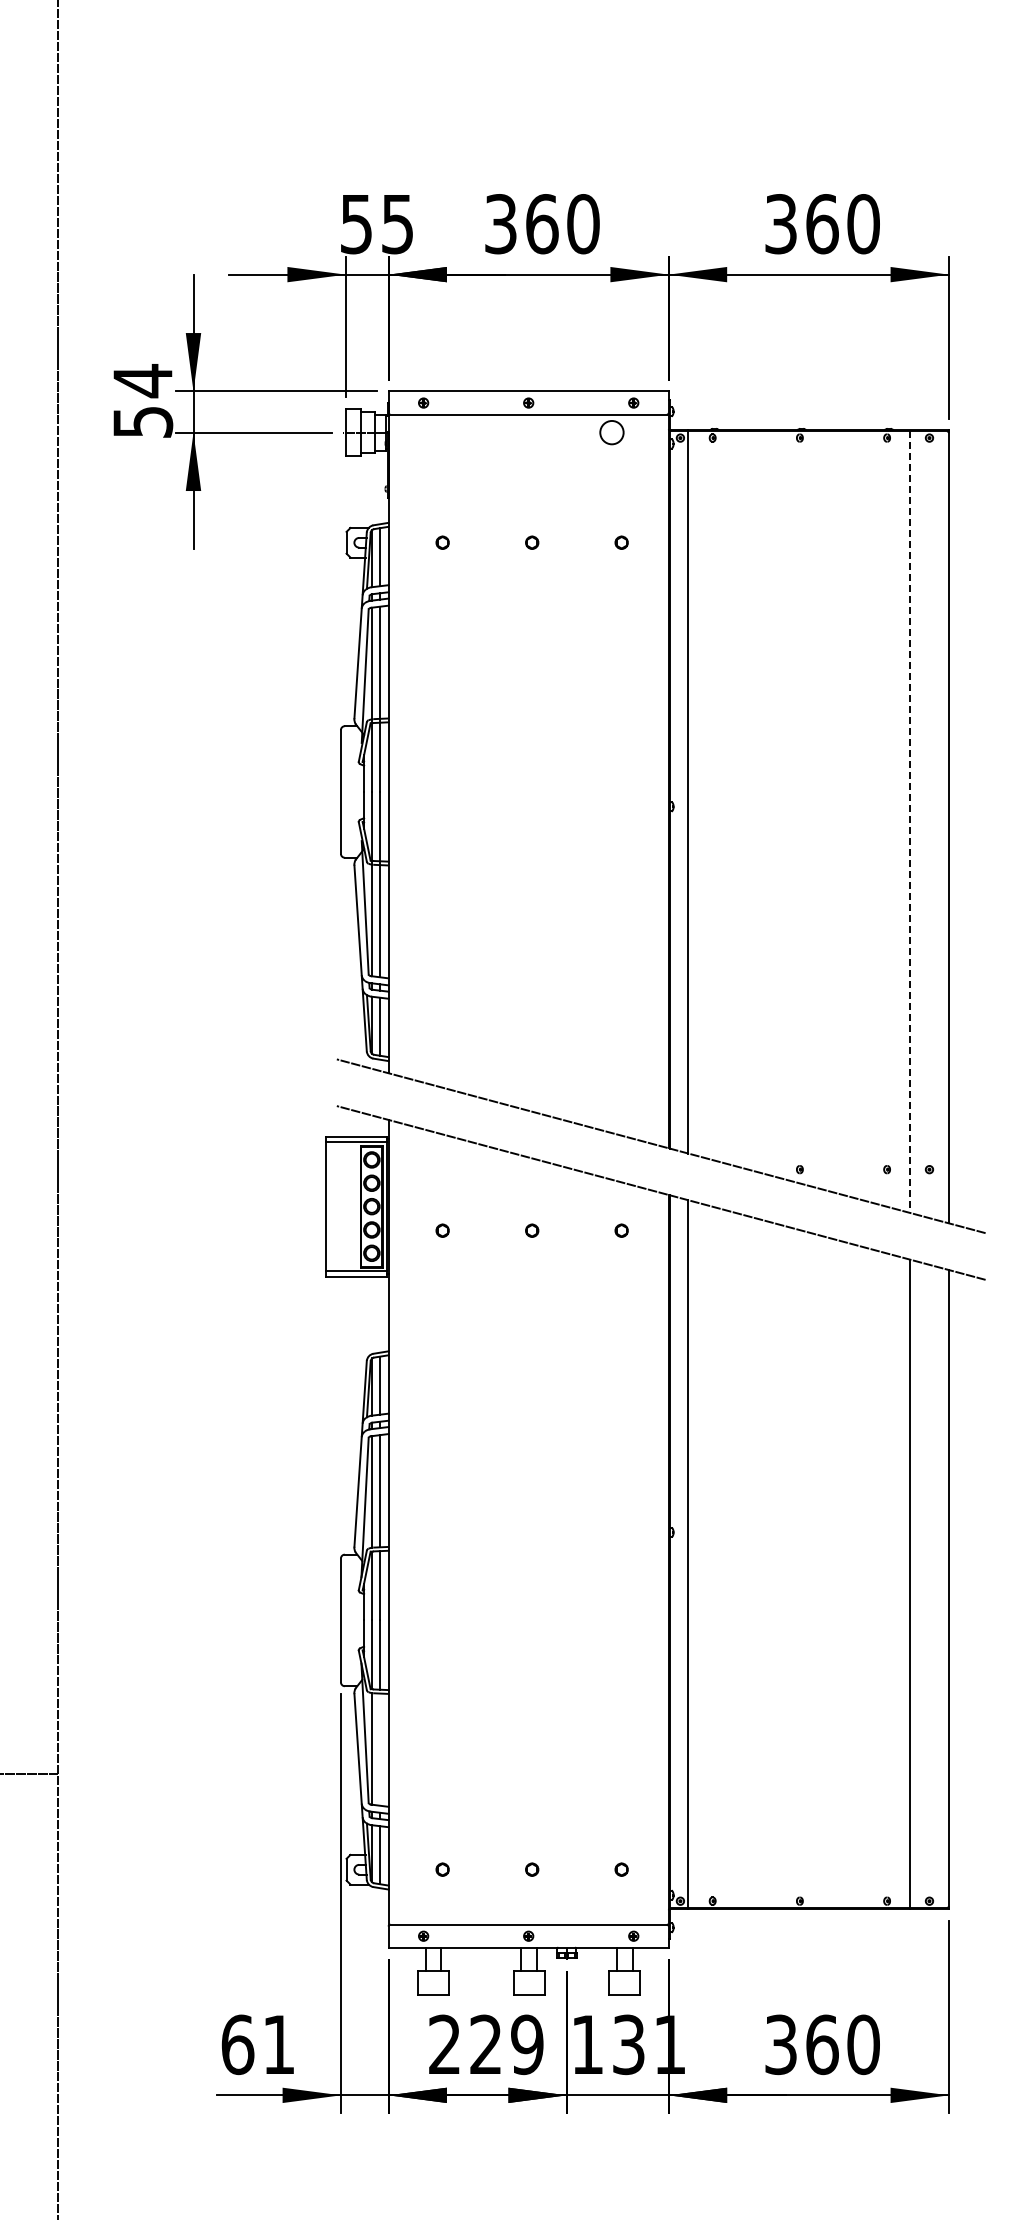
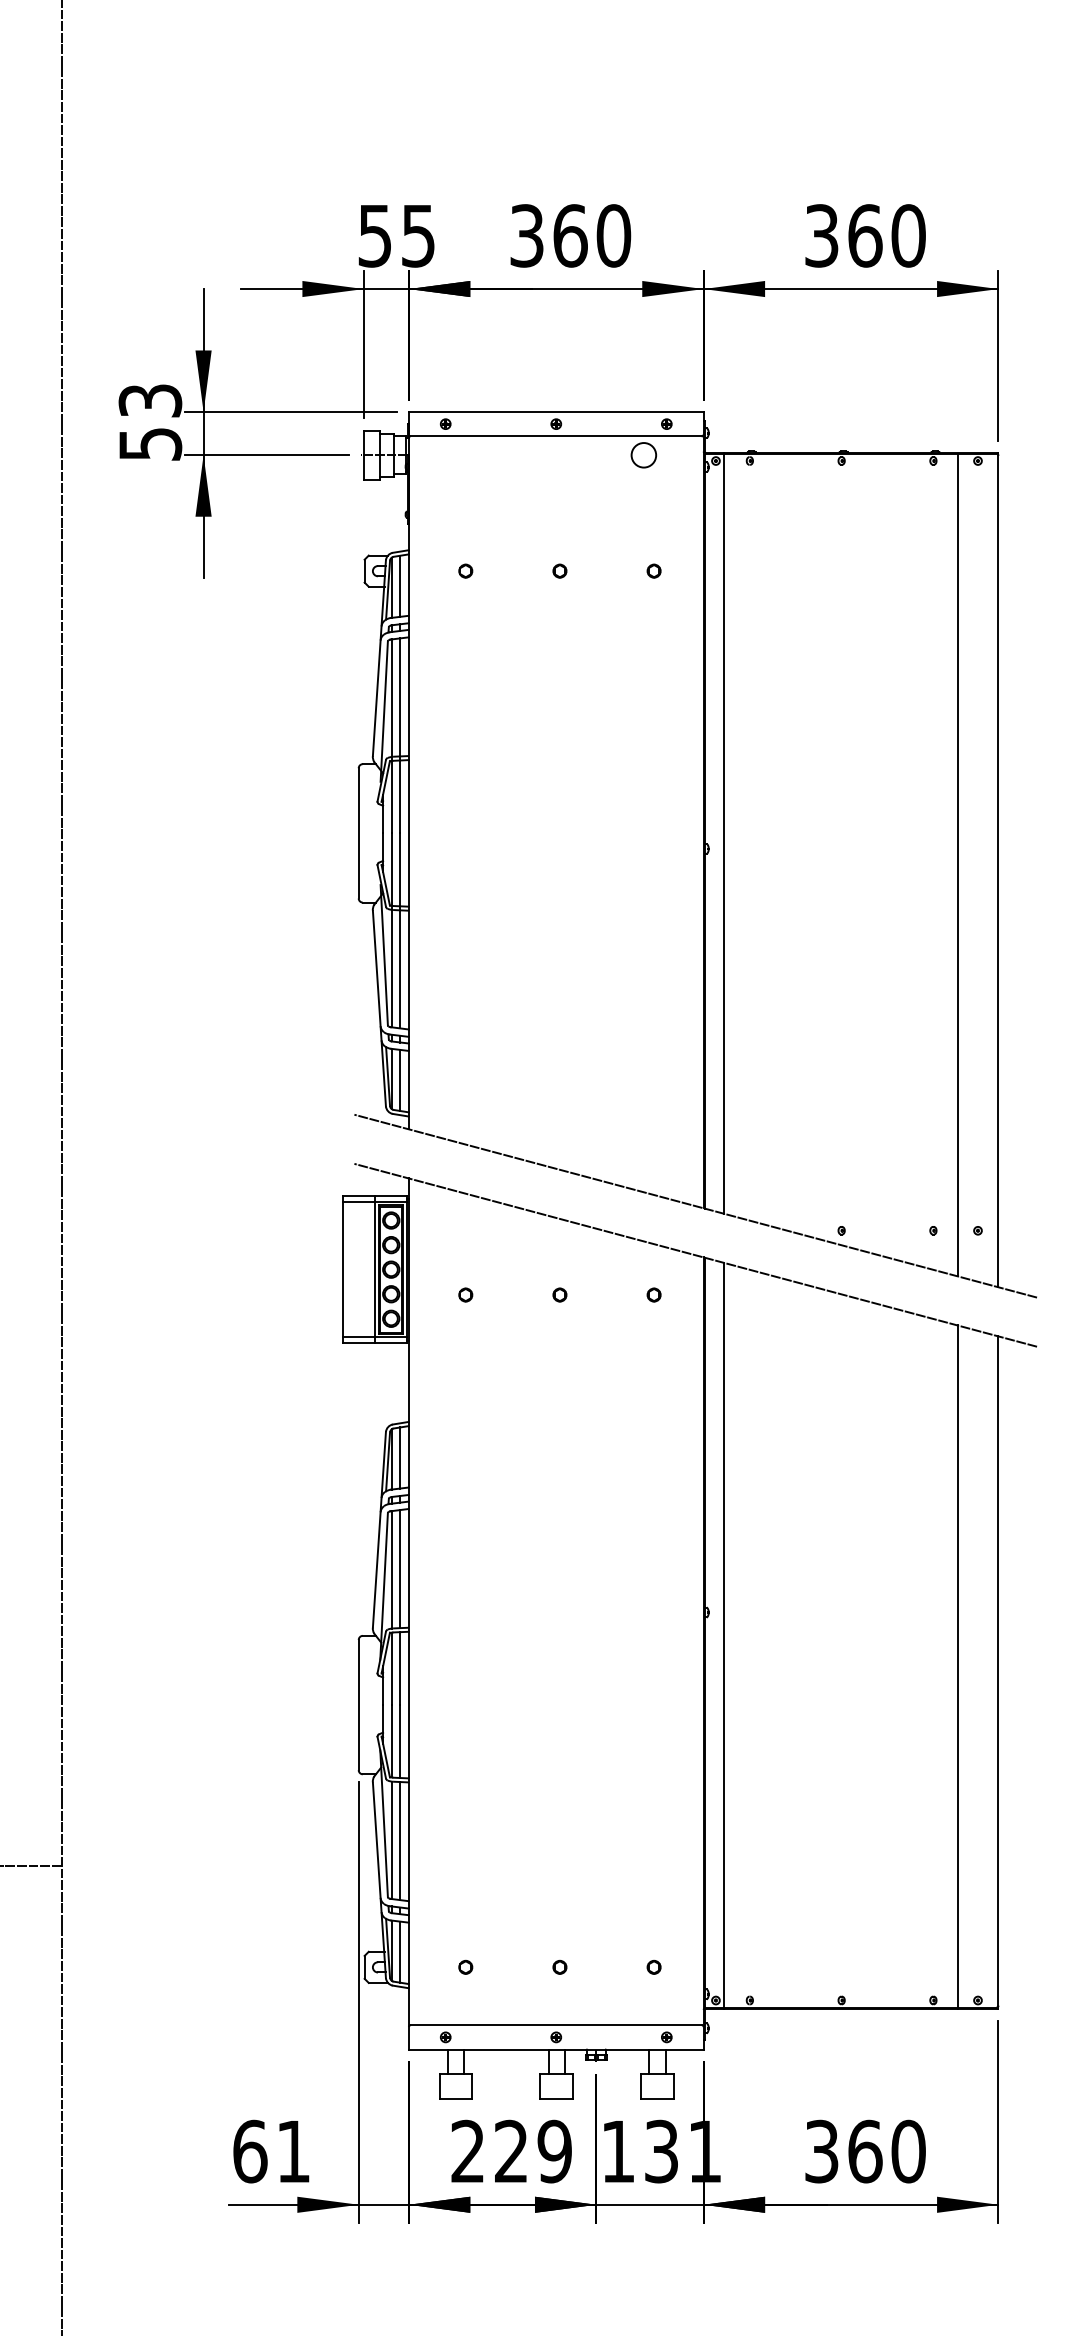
text: (142, 381) -> (149, 401), 54 -> 53
line: (910, 822) -> (958, 865), dashed -> solid
line: (356, 1206) -> (375, 1269), added
line: (380, 1749) -> (400, 1840), added

